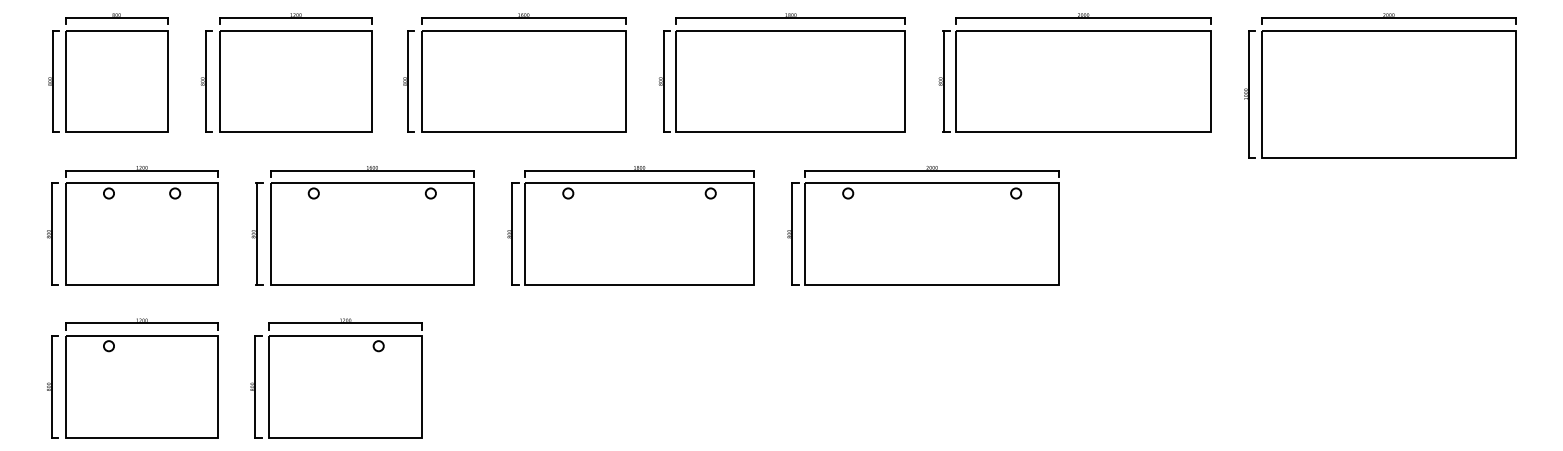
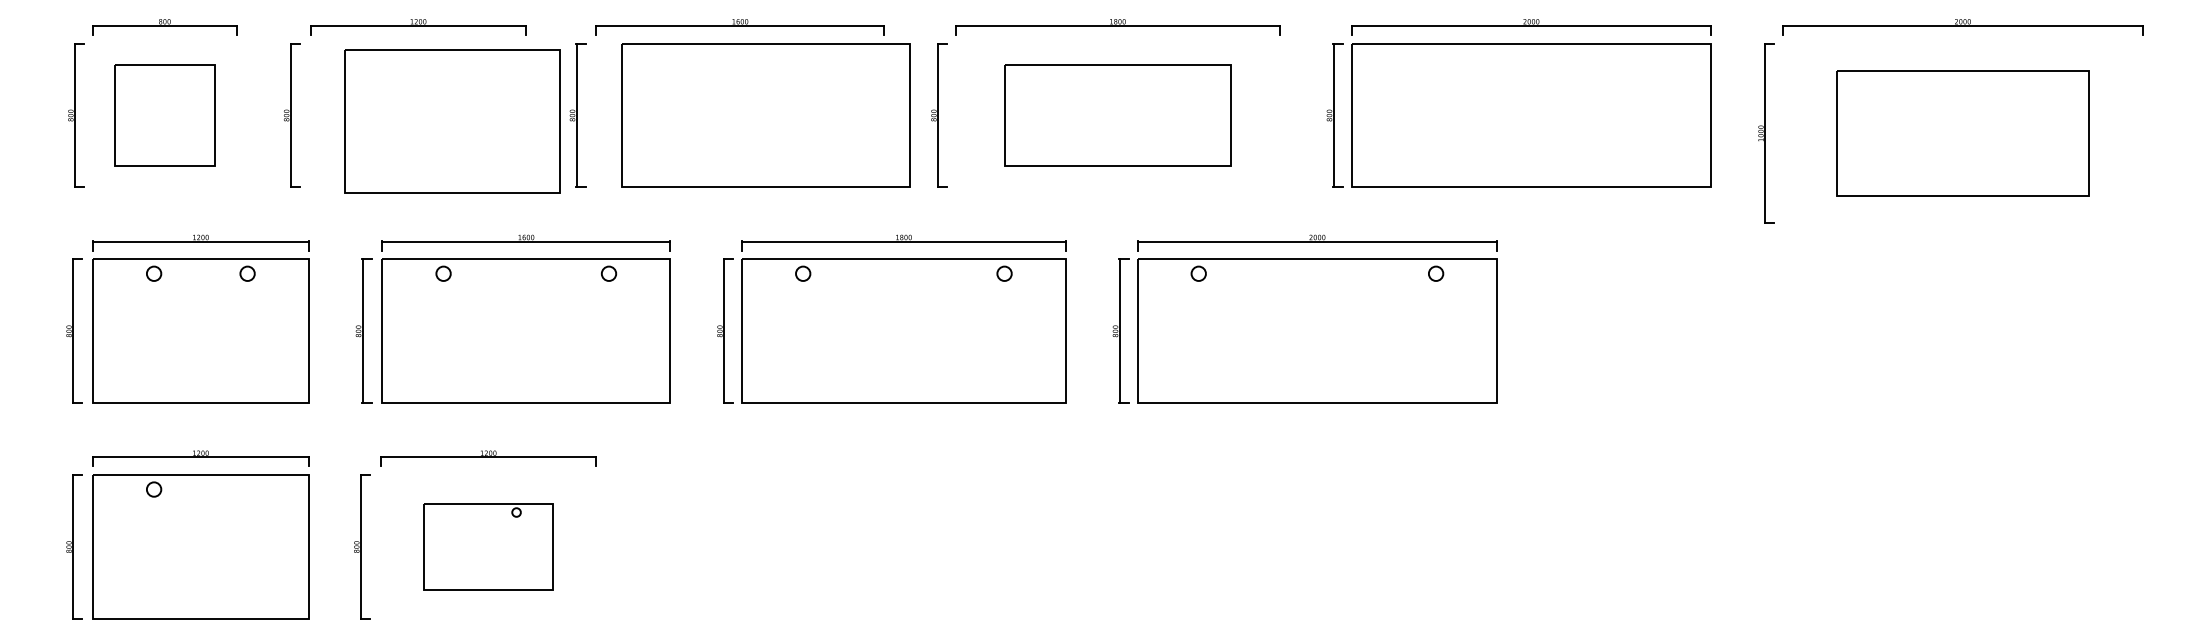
part: (116, 81) -> (164, 115), size x0.7
part: (296, 81) -> (452, 121), moved
part: (523, 81) -> (765, 115), moved
part: (790, 81) -> (1117, 115), size x0.7
part: (1388, 94) -> (1962, 133), size x0.7
part: (345, 386) -> (488, 546), size x0.6

